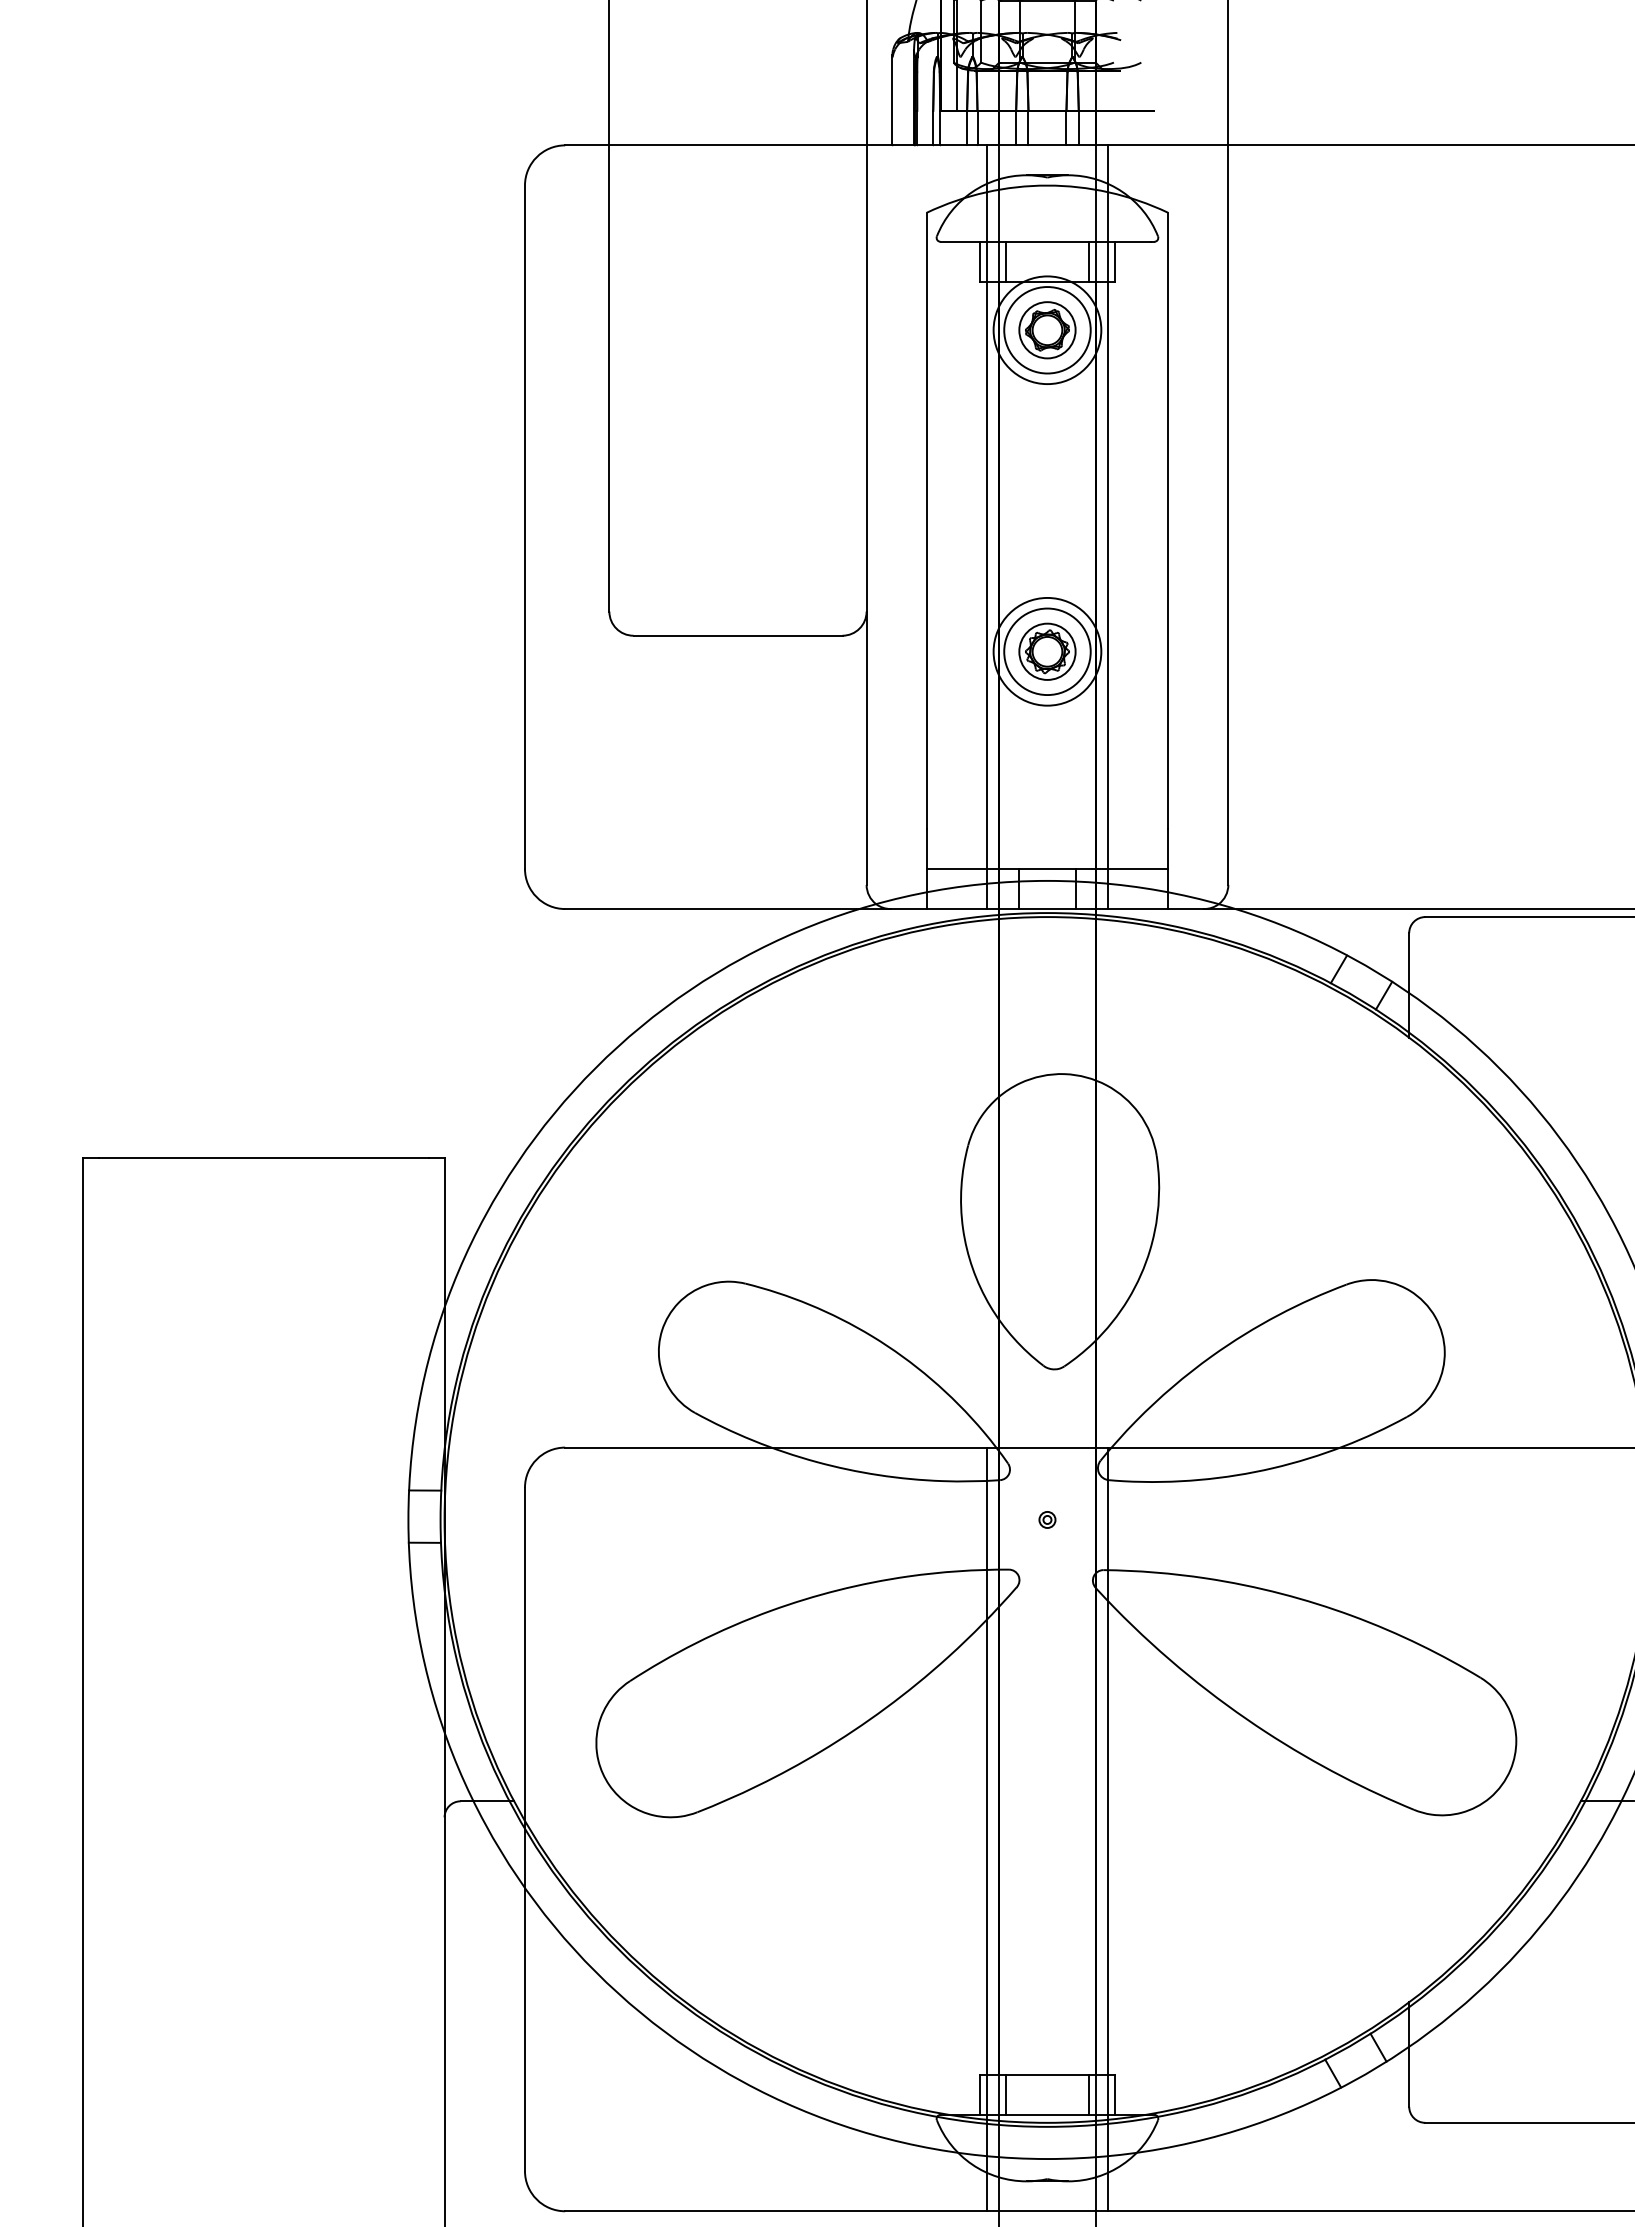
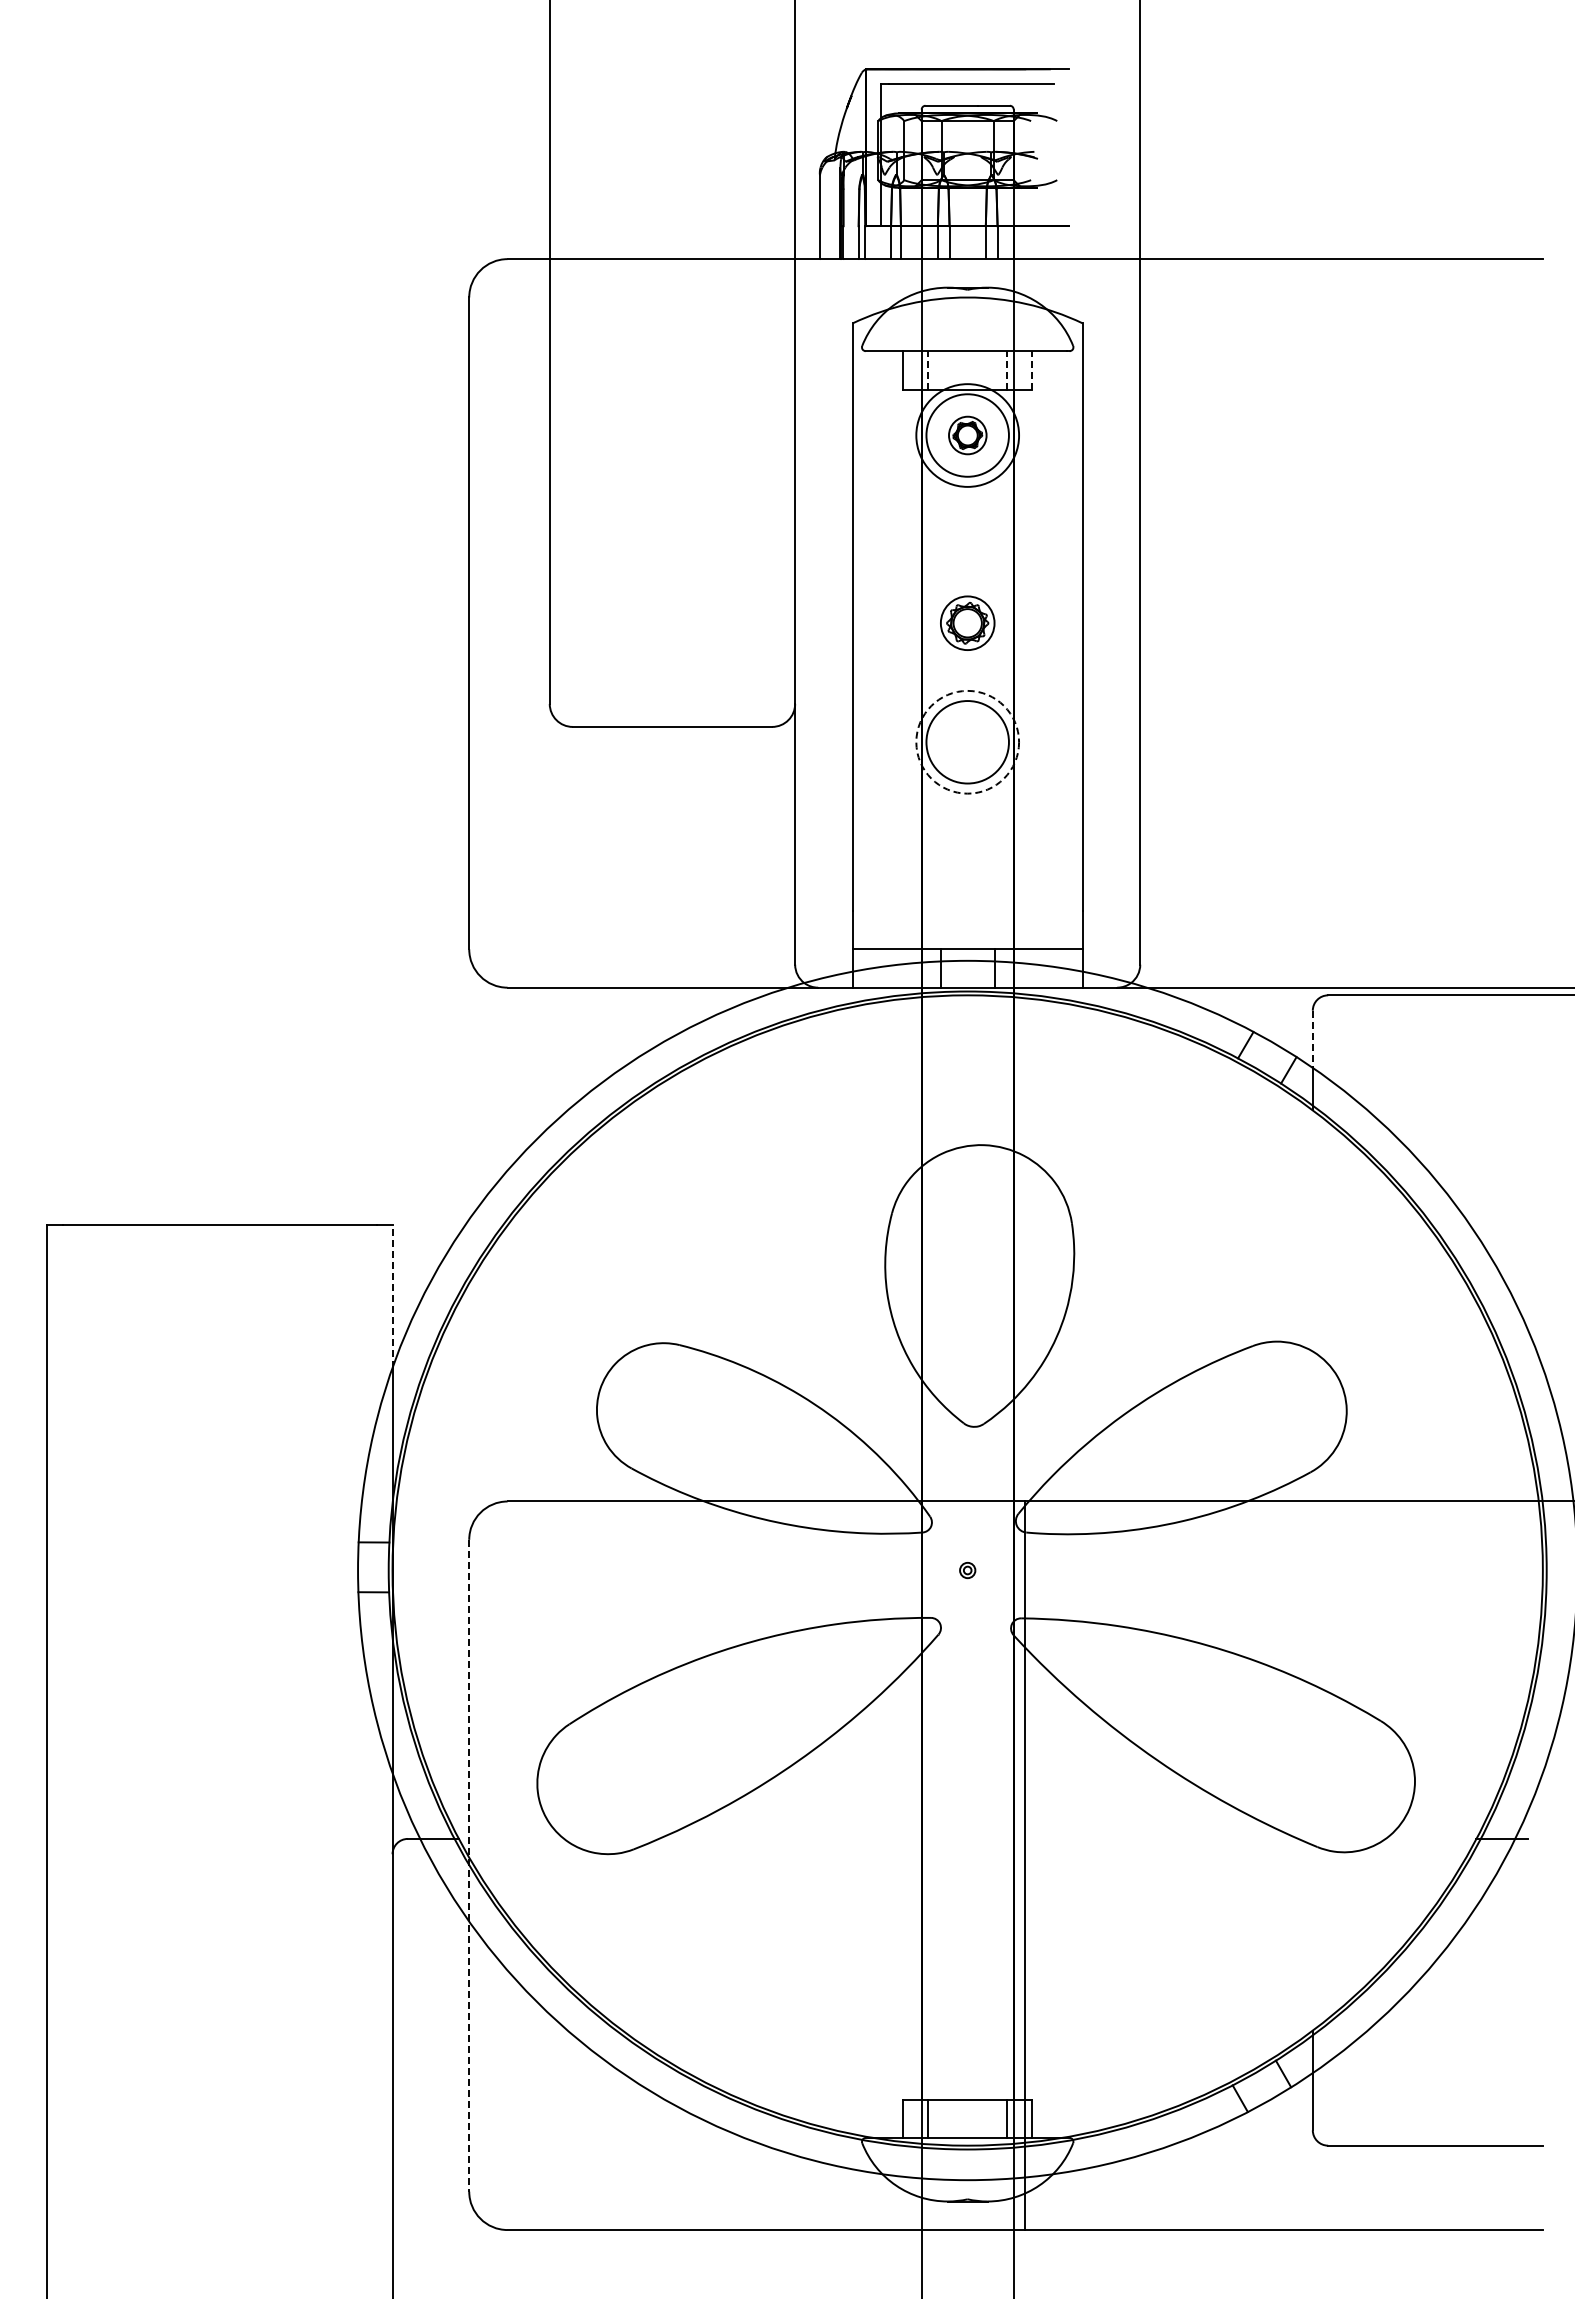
line: (1006, 261) -> (928, 369), solid -> dashed
line: (1089, 261) -> (1007, 369), solid -> dashed
line: (1115, 261) -> (1032, 369), solid -> dashed
part: (1047, 330) -> (967, 435), size x0.7
line: (987, 527) -> (910, 623), removed
line: (1108, 527) -> (1025, 623), removed
circle: (1047, 650) -> (967, 741), solid -> dashed
part: (1047, 650) -> (967, 622), moved
line: (1408, 963) -> (1312, 1039), solid -> dashed
line: (444, 1232) -> (392, 1296), solid -> dashed
line: (525, 1829) -> (469, 1865), solid -> dashed
line: (987, 1829) -> (910, 1865), removed

